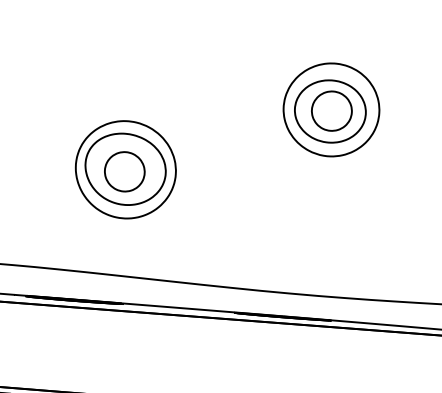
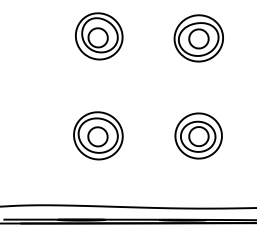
part: (331, 108) -> (198, 135), moved
part: (126, 169) -> (98, 135), moved

